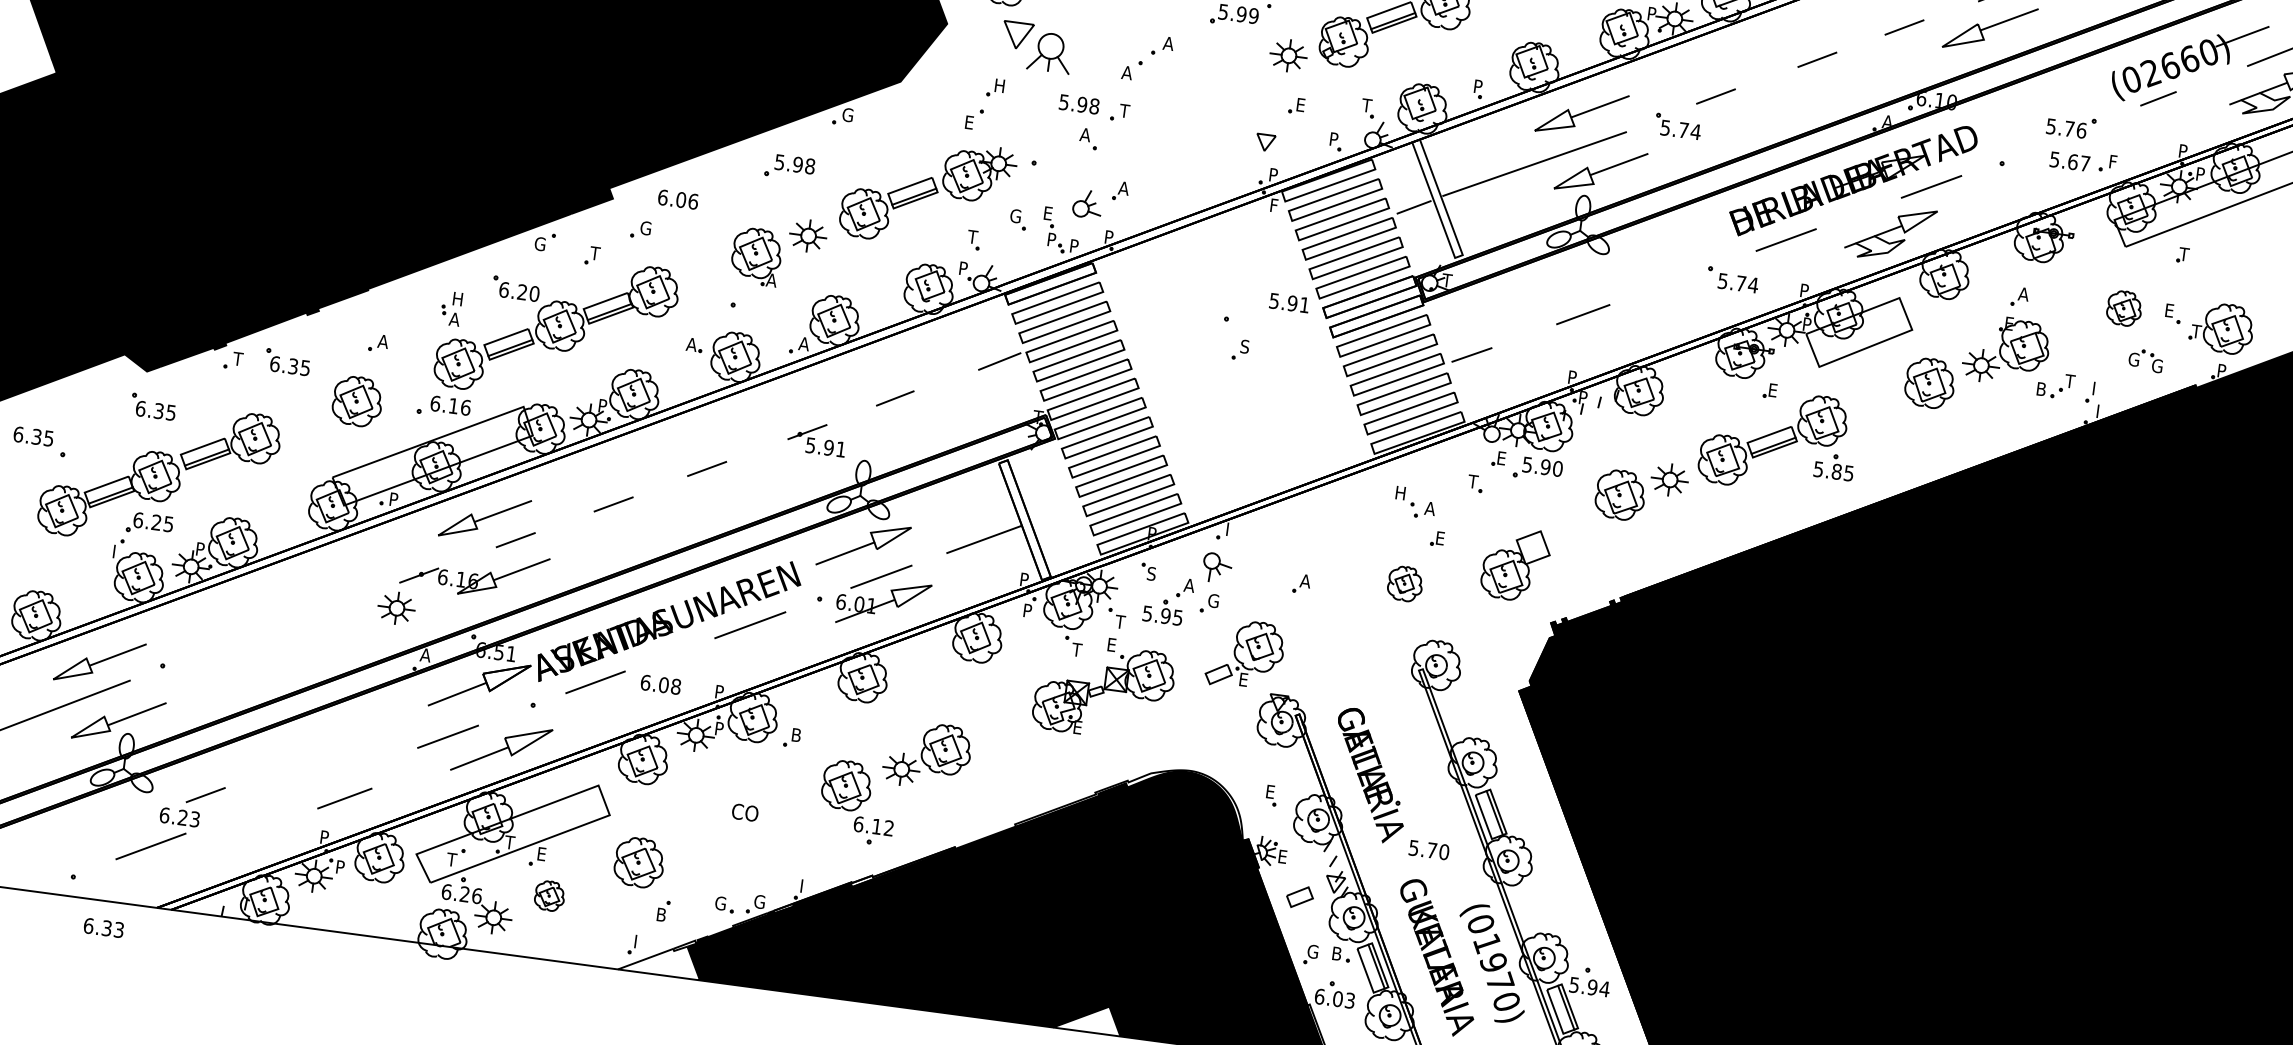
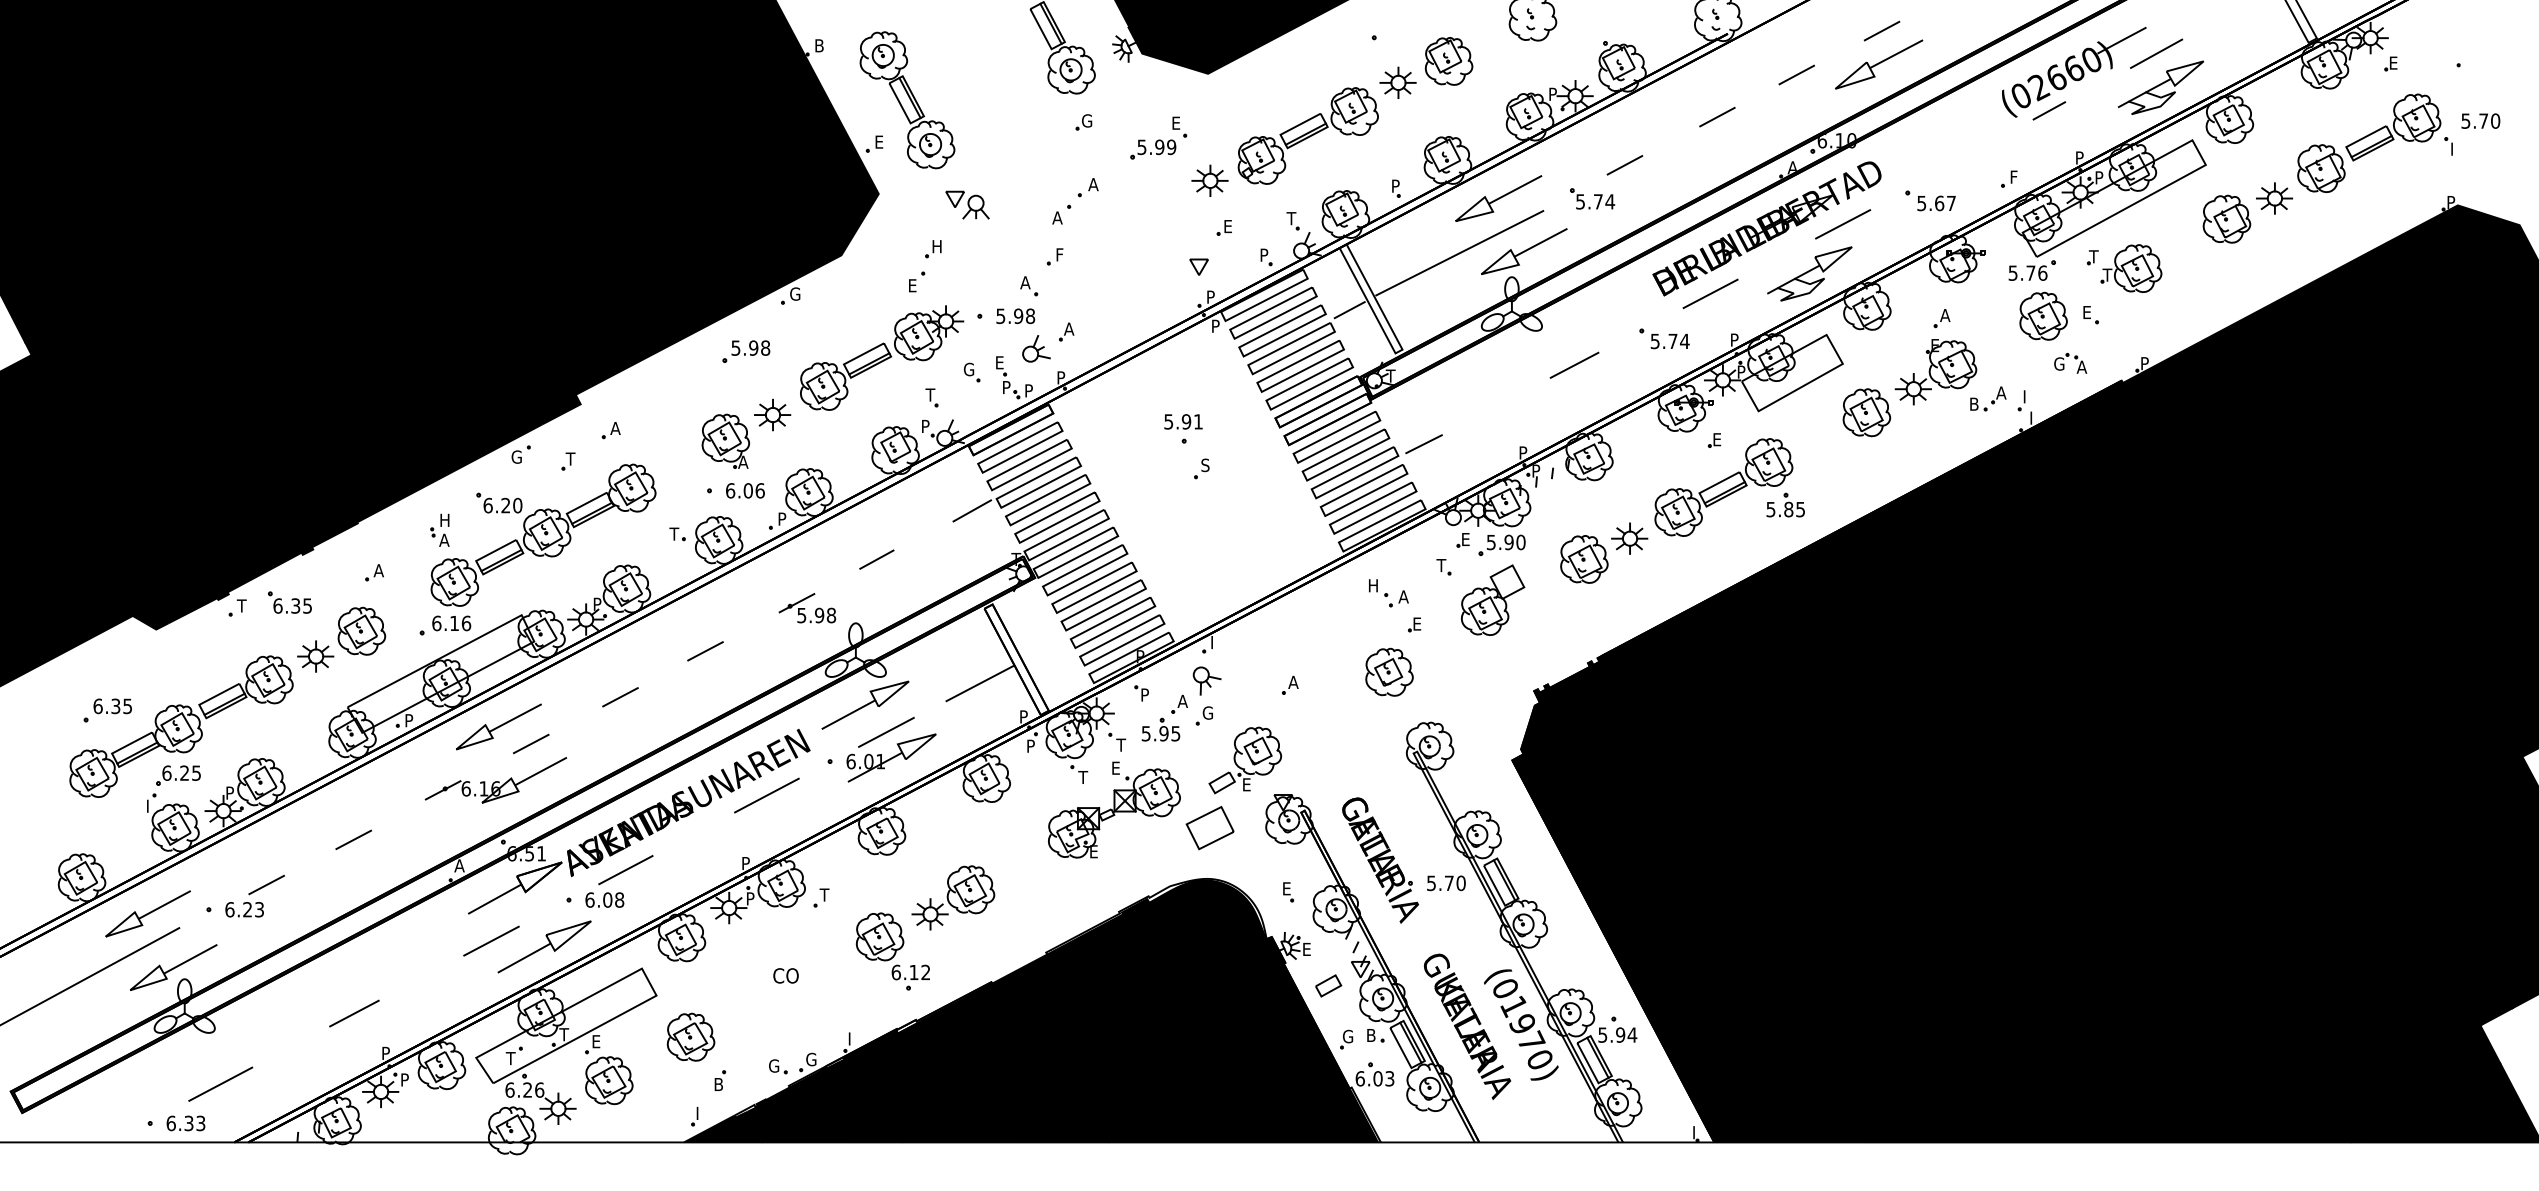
part: (1036, 46) -> (967, 204), size x0.62
text: (1079, 104) -> (1015, 316), moved
text: (1124, 110) -> (1059, 254), T -> F
part: (2070, 126) -> (2031, 270), moved
text: (2069, 161) -> (1936, 203), moved
text: (678, 199) -> (745, 490), moved
text: (1275, 202) -> (1216, 323), F -> P
text: (645, 228) -> (615, 428), G -> A
text: (1289, 302) -> (1183, 421), moved
part: (2124, 307) -> (2043, 315), size x1.43
line: (1583, 313) -> (1574, 364), moved
part: (2221, 328) -> (2131, 268), moved
text: (691, 343) -> (674, 533), A -> T
text: (804, 343) -> (782, 518), A -> P
text: (2156, 365) -> (2081, 366), G -> A
text: (2069, 380) -> (2000, 392), T -> A
part: (153, 406) -> (166, 662), removed
text: (33, 436) -> (112, 706), moved
text: (841, 449) -> (831, 615), 5.91 -> 5.98
part: (1515, 563) -> (1492, 599), moved
text: (1152, 573) -> (1145, 694), S -> P
part: (1405, 583) -> (1389, 671), size x1.43
part: (396, 608) -> (315, 656), moved
line: (320, 613) -> (353, 839), added
text: (660, 684) -> (604, 899), moved
part: (1199, 719) -> (1209, 828), added
text: (795, 734) -> (824, 894), B -> T
line: (344, 798) -> (354, 1013), moved
part: (191, 804) -> (254, 895), moved
text: (1429, 850) -> (1446, 883), moved
part: (549, 895) -> (609, 1080), size x1.67
text: (103, 927) -> (185, 1123), moved
fill: (661, 958) -> (724, 1126), added
fill: (1088, 1017) -> (1141, 1128), added

